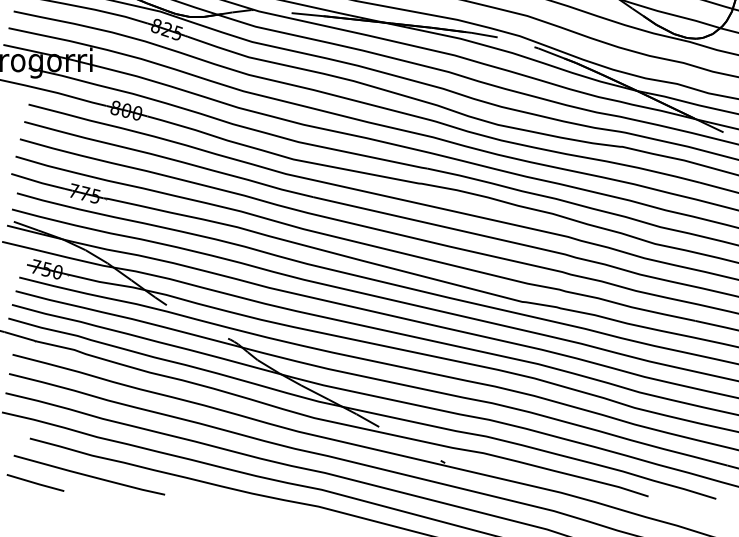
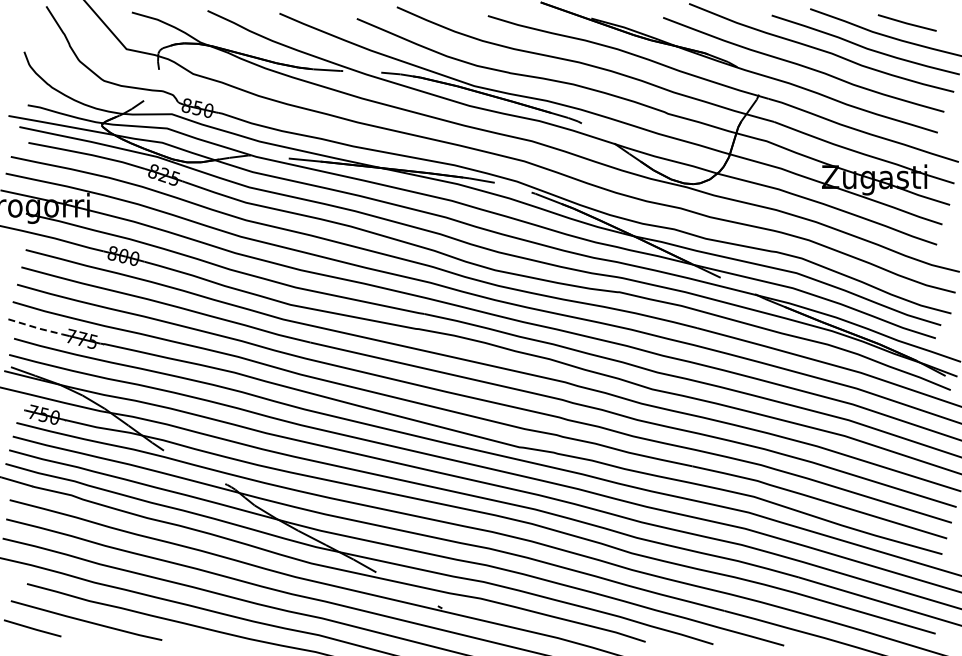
line: (38, 182) -> (35, 327), solid -> dashed

